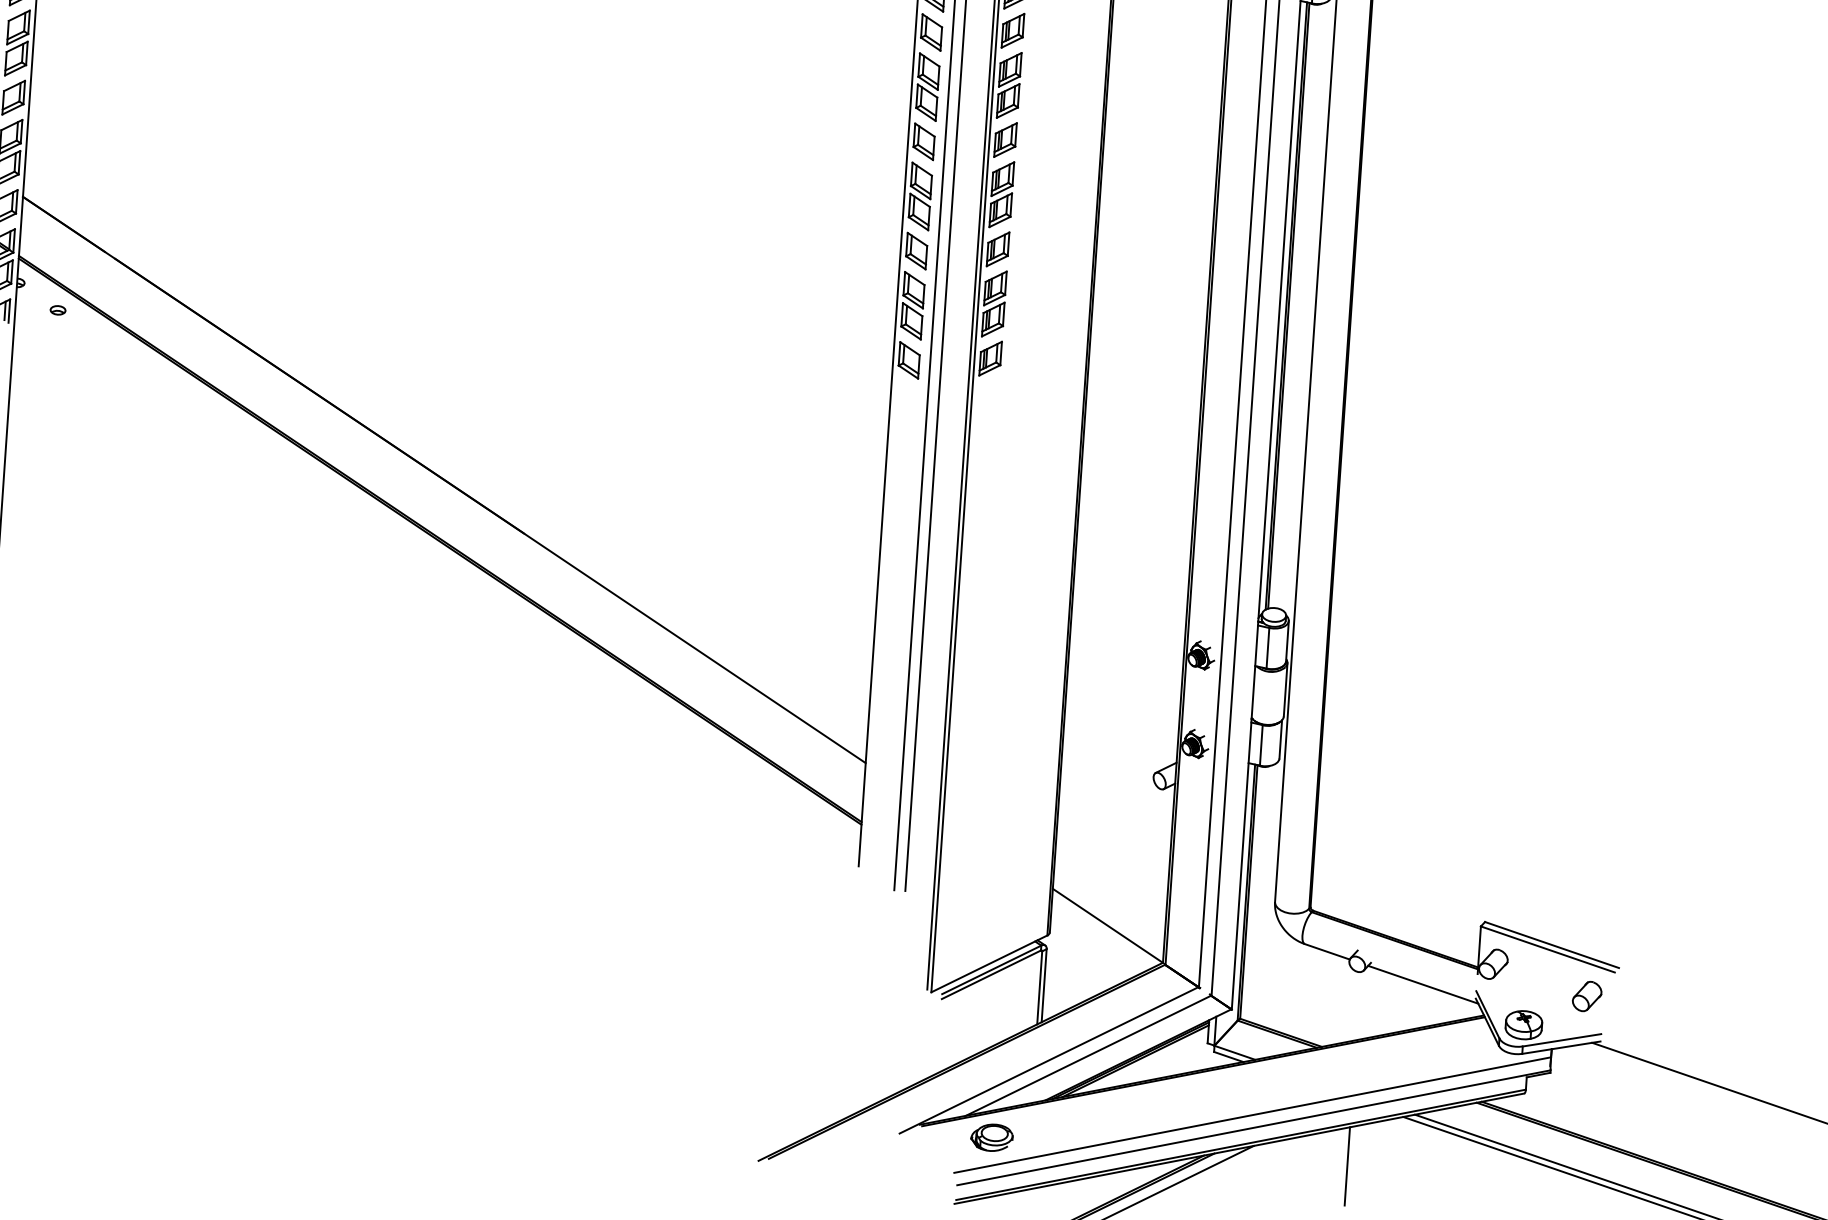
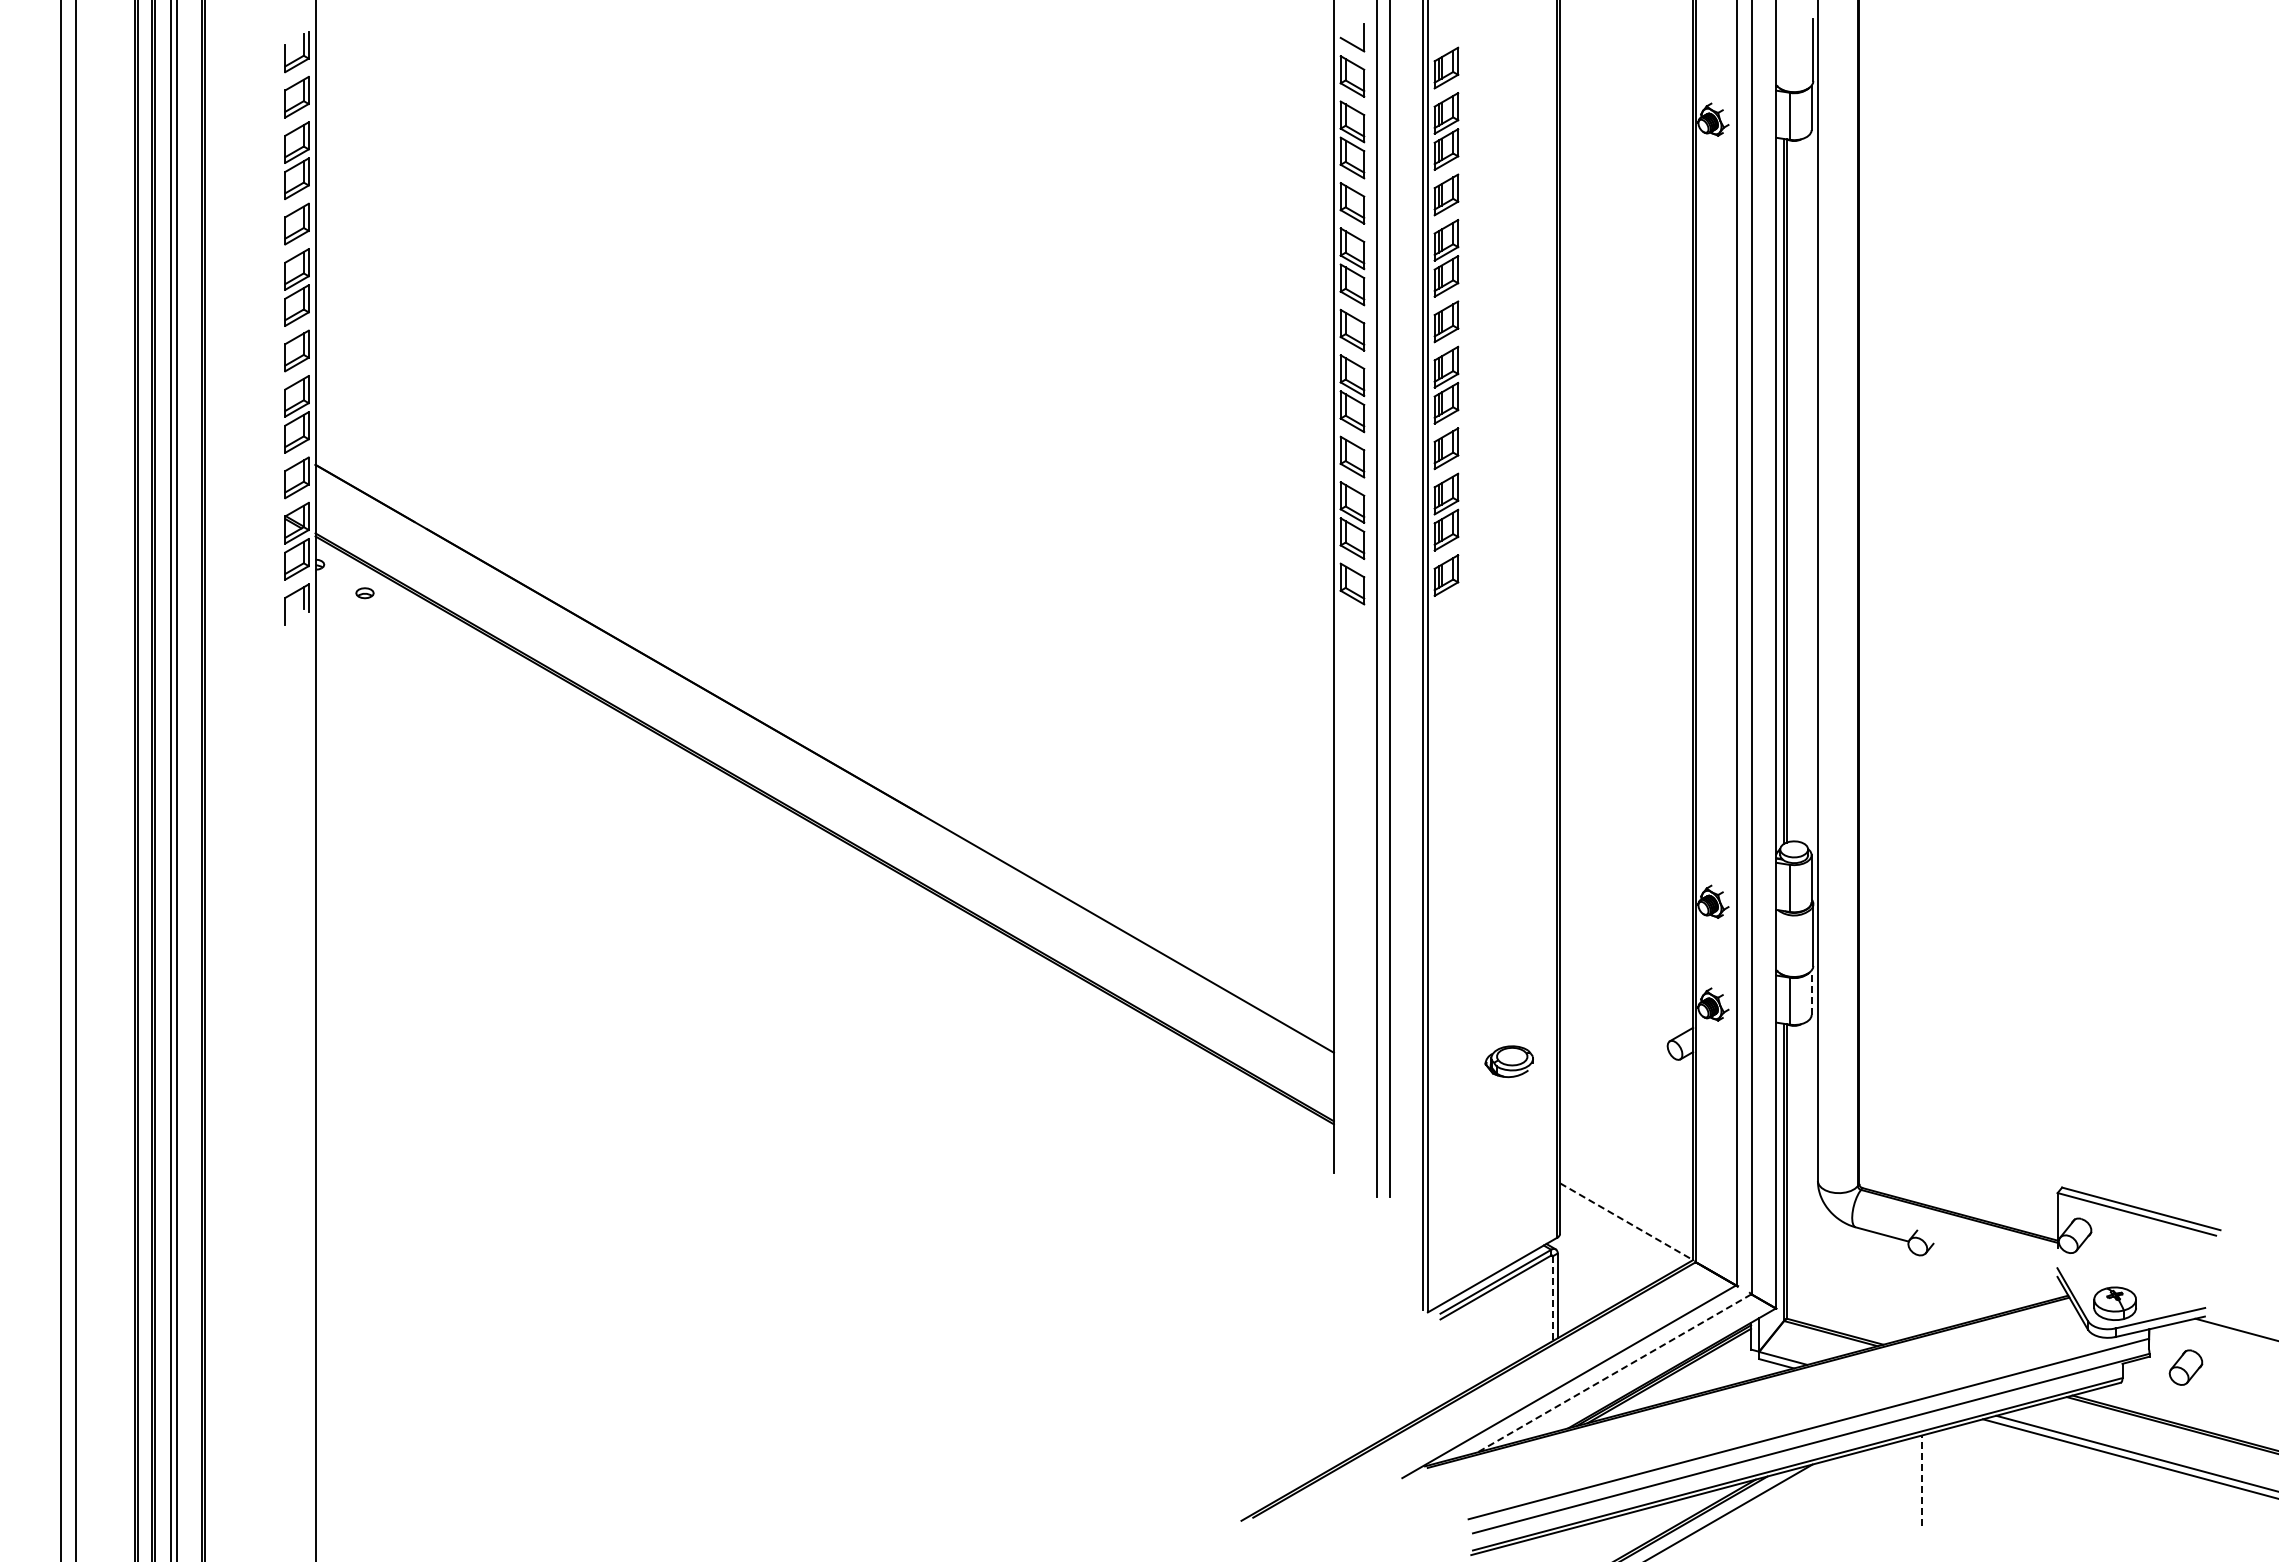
line: (1280, 739) -> (1811, 992), solid -> dashed
line: (1107, 925) -> (1626, 1221), solid -> dashed
line: (1423, 984) -> (1995, 1264), removed
line: (1039, 988) -> (1552, 1299), solid -> dashed
part: (1586, 996) -> (2185, 1367), moved
line: (1088, 1055) -> (1614, 1373), solid -> dashed
part: (991, 1137) -> (1508, 1061), moved
line: (1347, 1166) -> (1922, 1480), solid -> dashed

